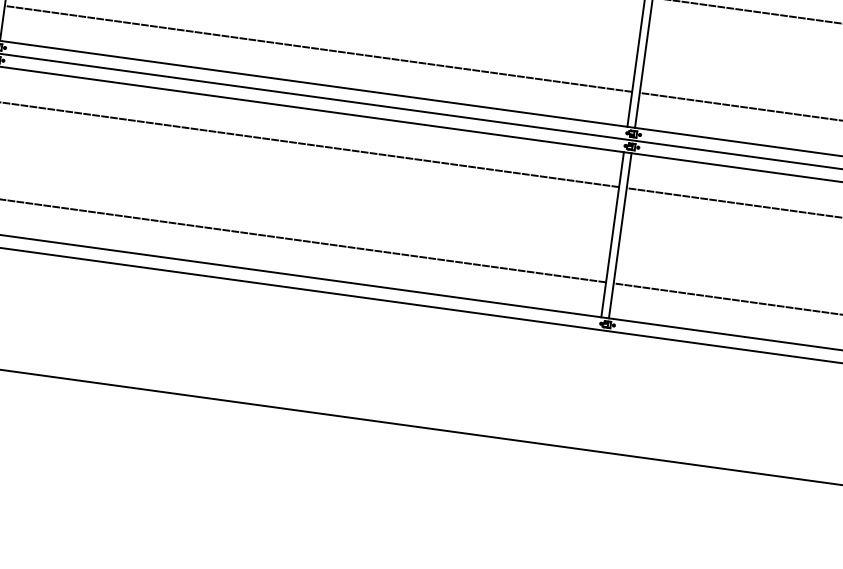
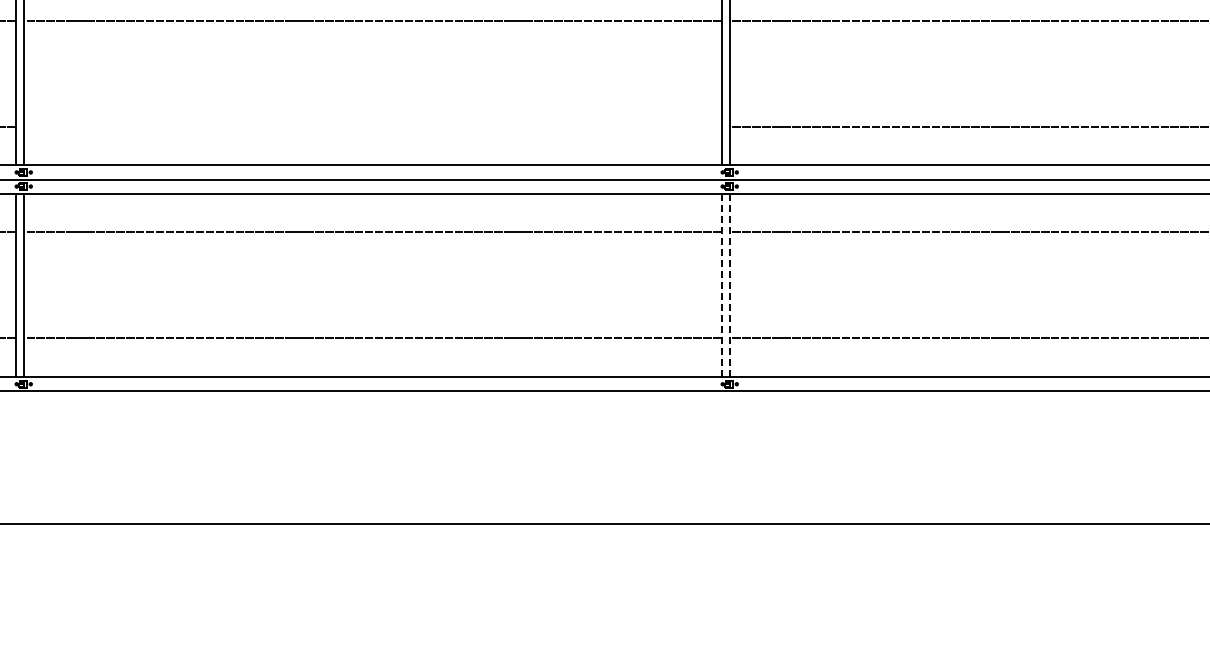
line: (318, 48) -> (372, 126), removed
line: (612, 234) -> (721, 285), solid -> dashed
line: (620, 235) -> (730, 285), solid -> dashed

